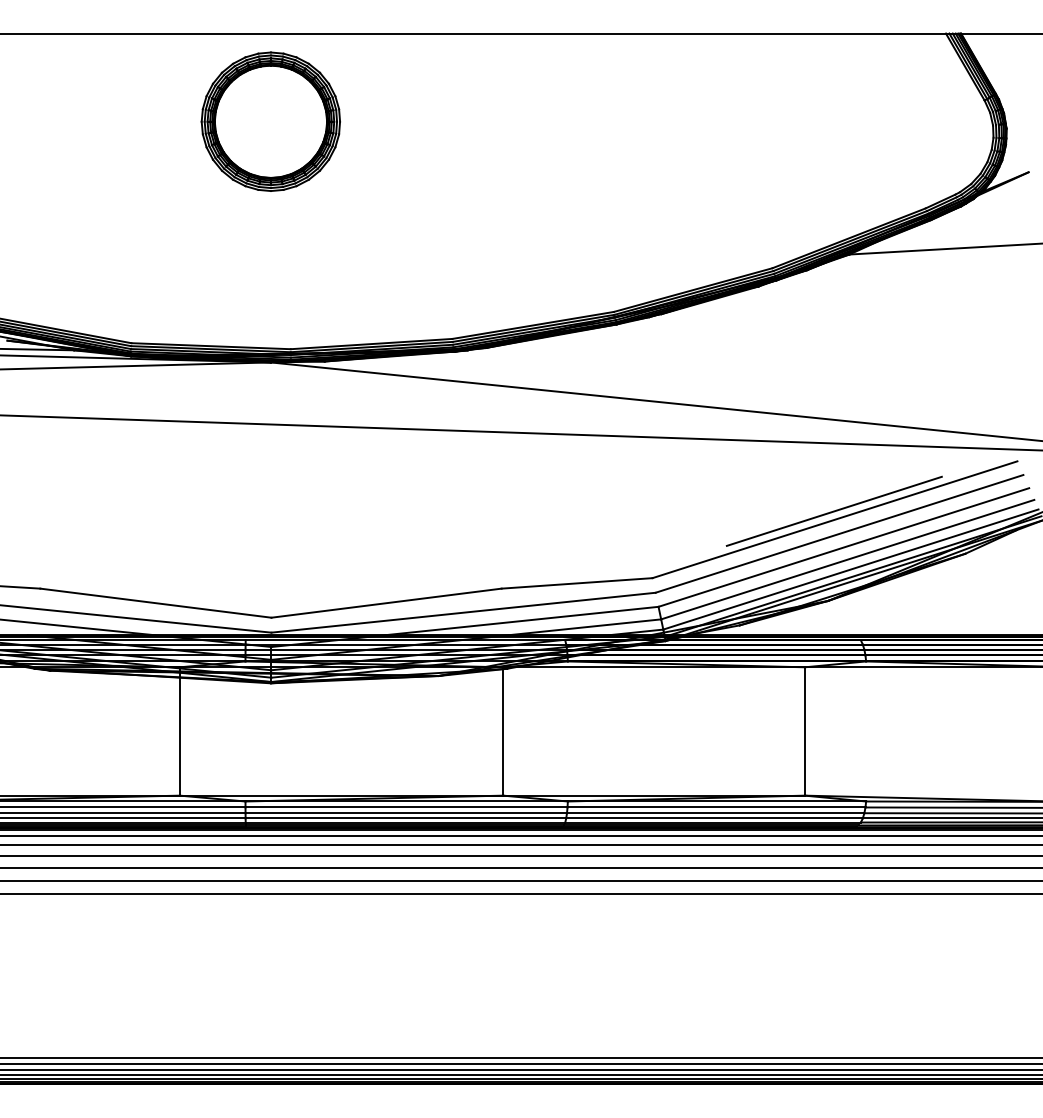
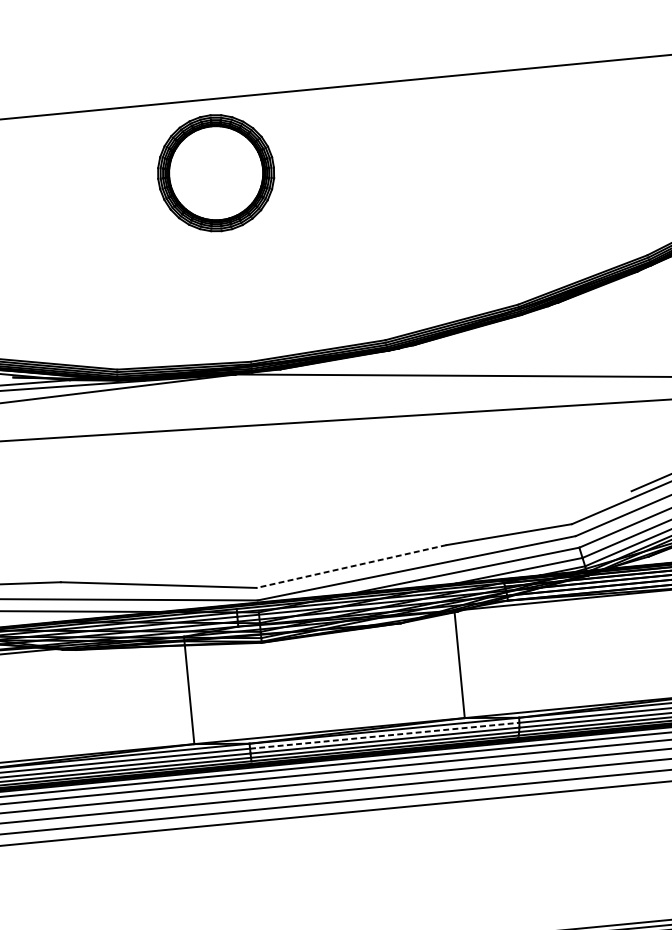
line: (386, 603) -> (351, 566), solid -> dashed
line: (407, 807) -> (385, 735), solid -> dashed

